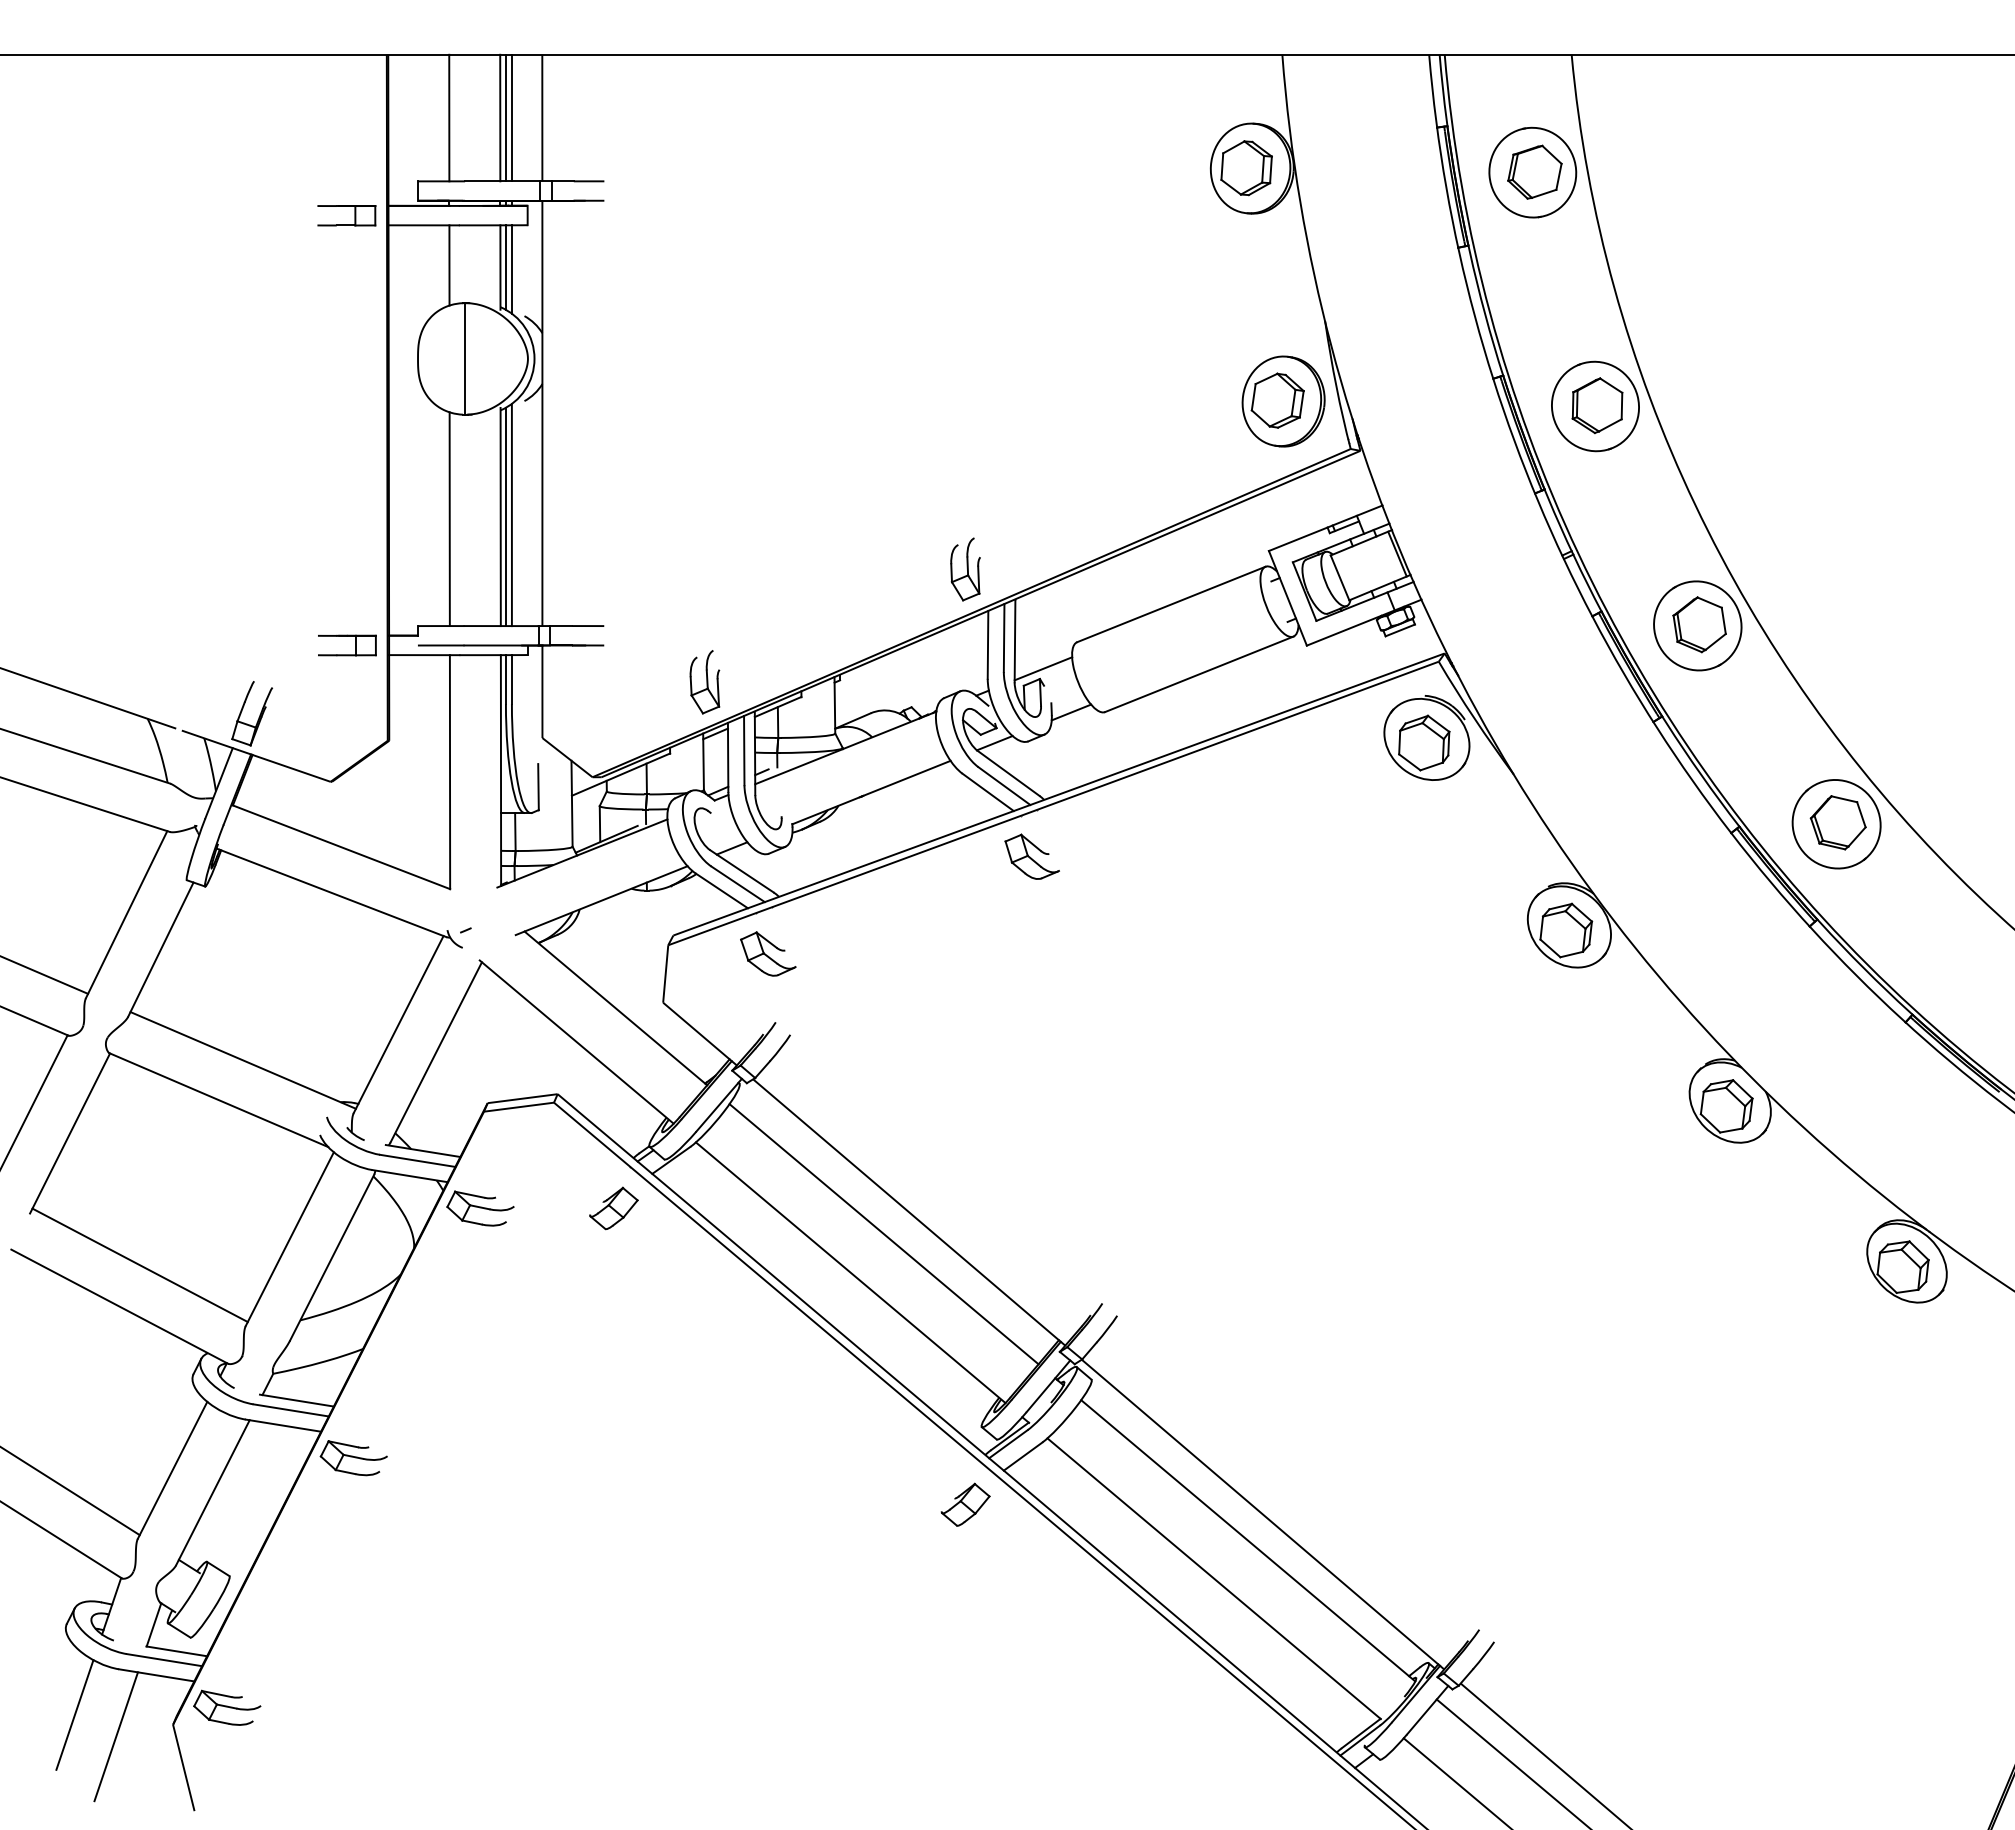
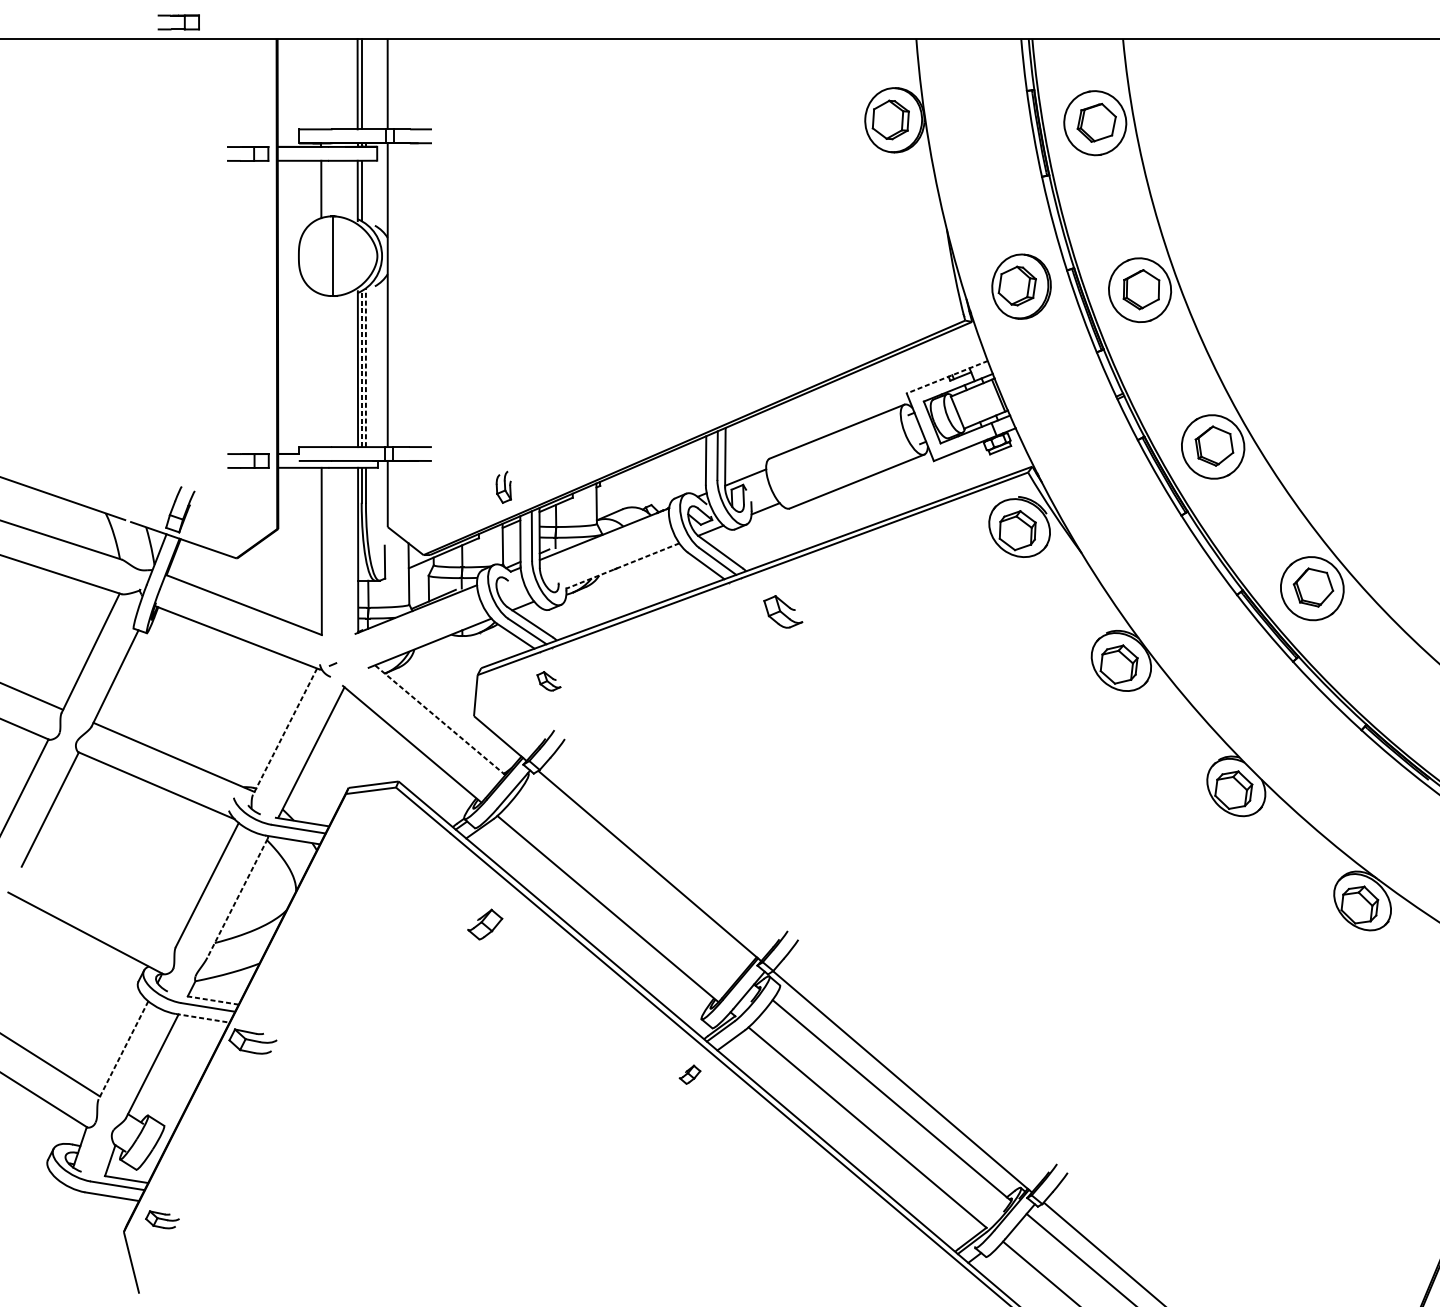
part: (257, 31) -> (184, 22), added
line: (449, 117) -> (321, 83), removed
line: (511, 117) -> (365, 83), removed
line: (511, 269) -> (365, 192), removed
part: (1283, 401) -> (1021, 286), moved
line: (511, 514) -> (365, 367), solid -> dashed
line: (505, 516) -> (361, 368), solid -> dashed
line: (449, 519) -> (321, 370), removed
line: (1325, 528) -> (947, 377), solid -> dashed
part: (965, 569) -> (689, 406), removed
part: (704, 682) -> (503, 487), size x0.7
line: (871, 792) -> (622, 565), solid -> dashed
part: (1031, 856) -> (782, 611), moved
part: (768, 953) -> (549, 681), size x0.6
line: (615, 1008) -> (439, 720), solid -> dashed
line: (398, 1025) -> (284, 732), solid -> dashed
part: (480, 1208) -> (343, 863), removed
part: (613, 1208) -> (484, 924), moved
line: (883, 1234) -> (631, 881), removed
line: (331, 1258) -> (237, 898), solid -> dashed
line: (139, 1265) -> (99, 903), removed
line: (296, 1400) -> (212, 1000), solid -> dashed
line: (283, 1425) -> (202, 1018), solid -> dashed
line: (172, 1470) -> (123, 1050), solid -> dashed
part: (965, 1504) -> (689, 1074), size x0.6
part: (227, 1707) -> (162, 1219), size x0.7
line: (74, 1714) -> (53, 1224), removed
line: (115, 1736) -> (82, 1240), removed

